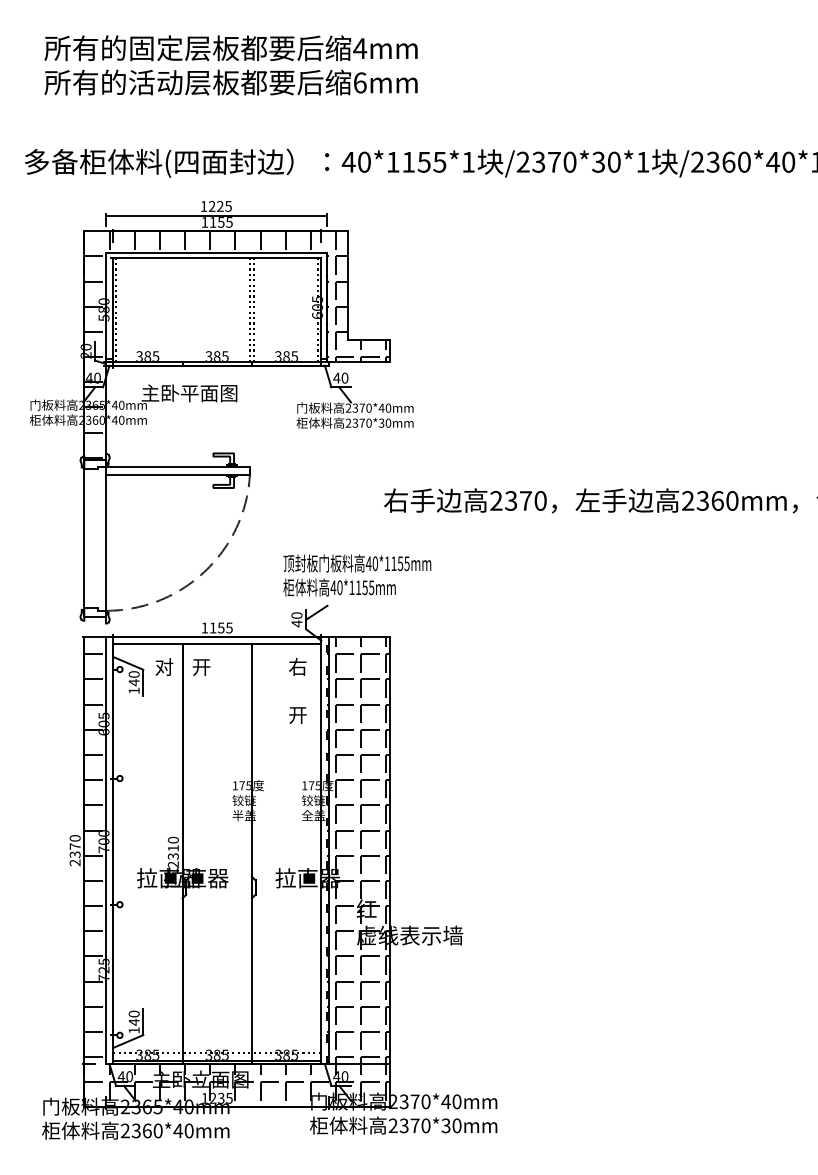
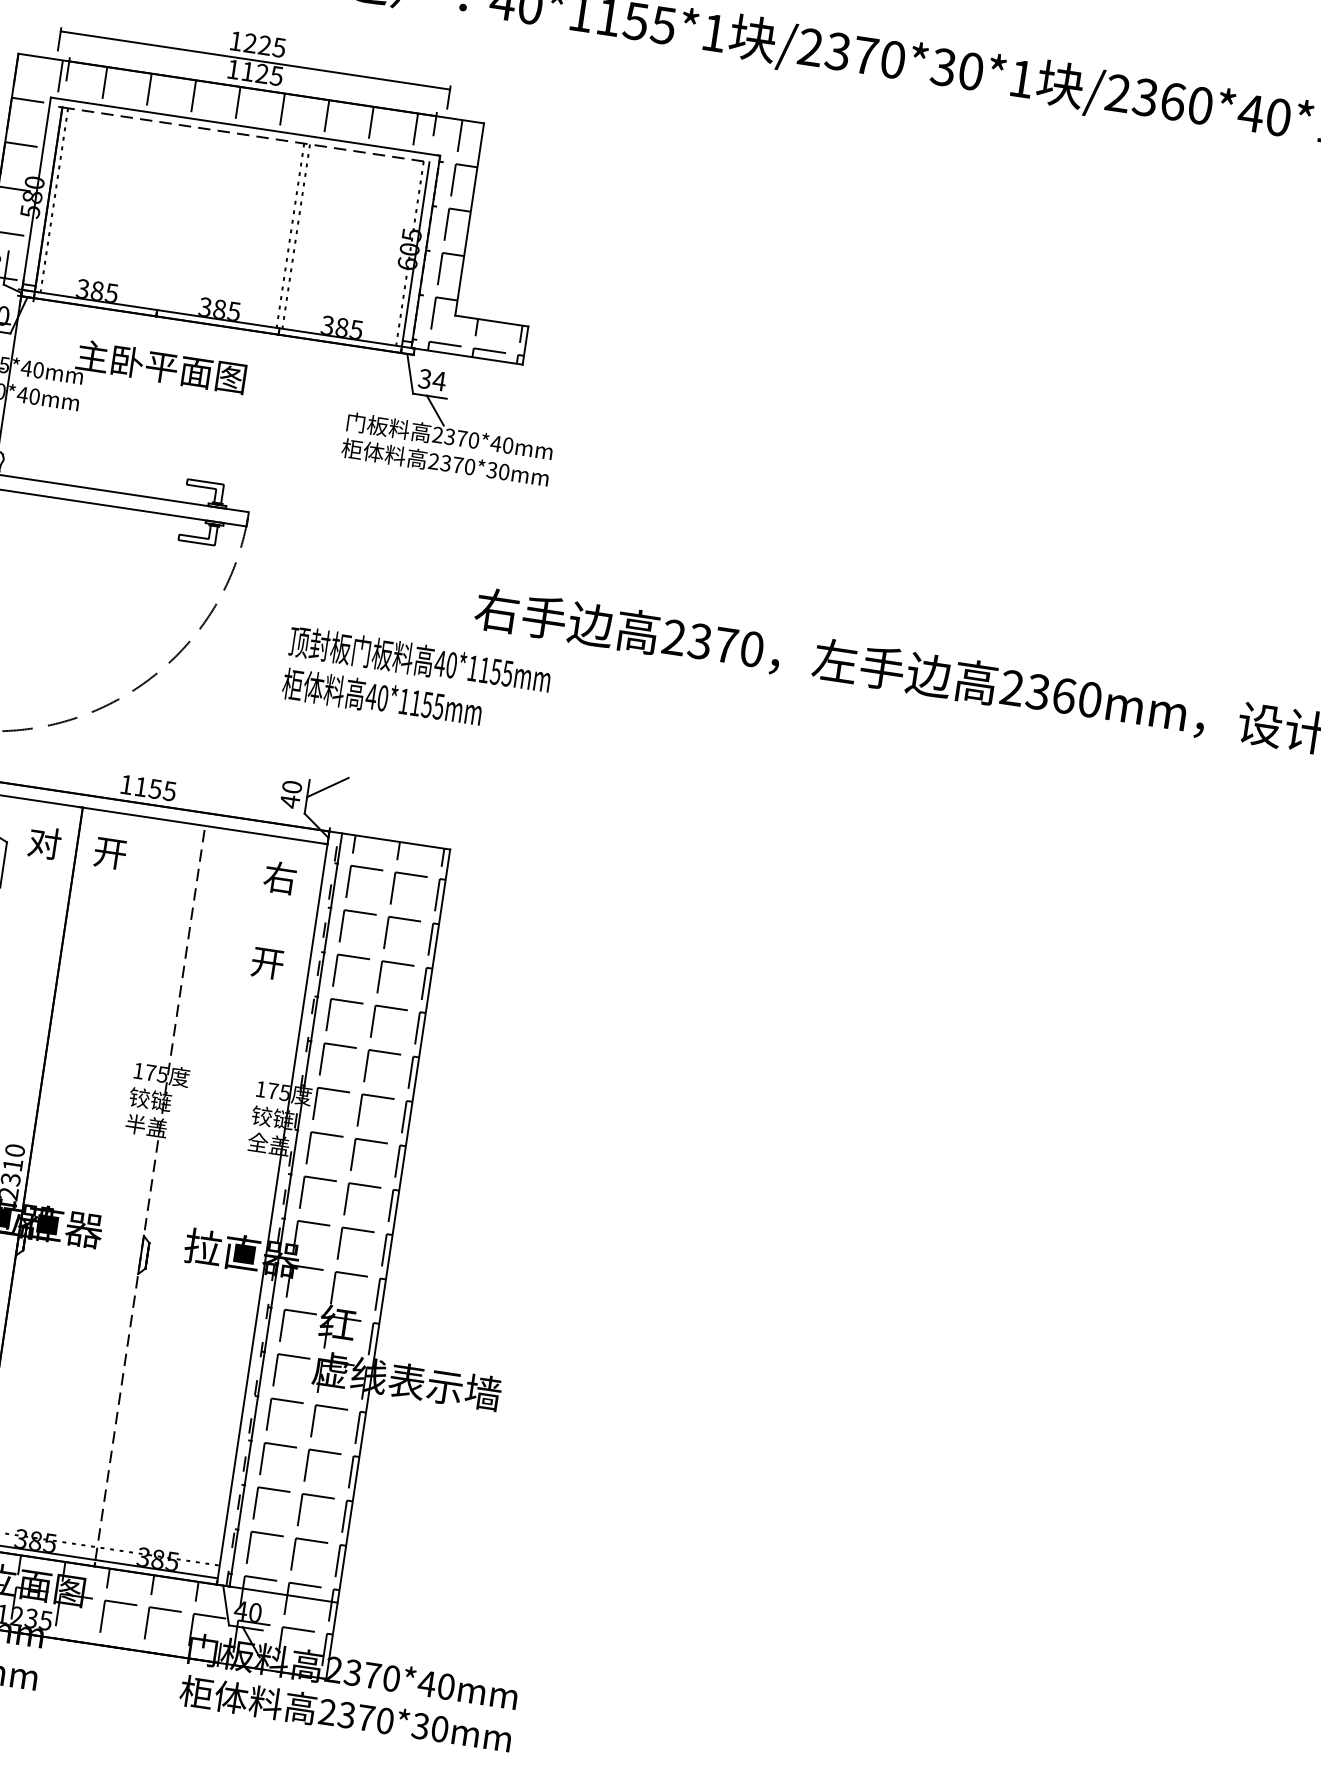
text: (220, 222) -> (260, 73), 1155 -> 1125
line: (217, 257) -> (246, 134), solid -> dashed
text: (340, 377) -> (431, 378), 40 -> 34
text: (357, 575) -> (417, 681), moved
line: (251, 851) -> (149, 1191), solid -> dashed

